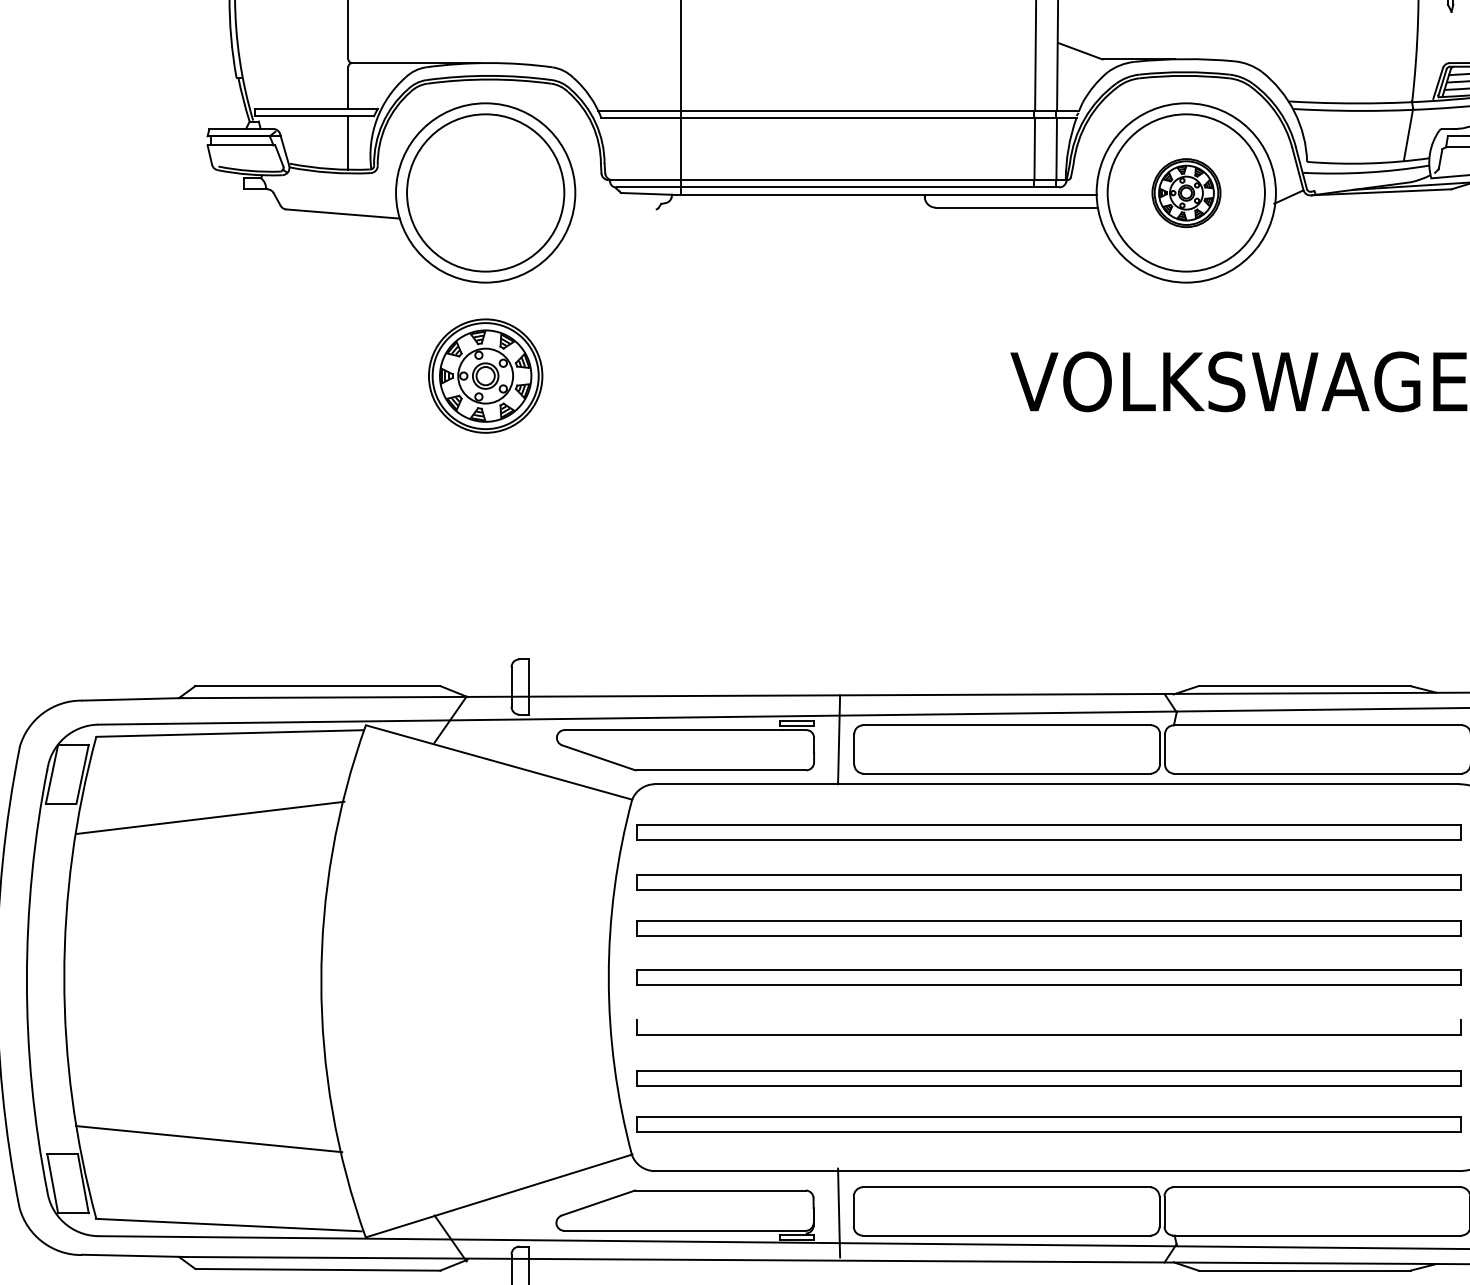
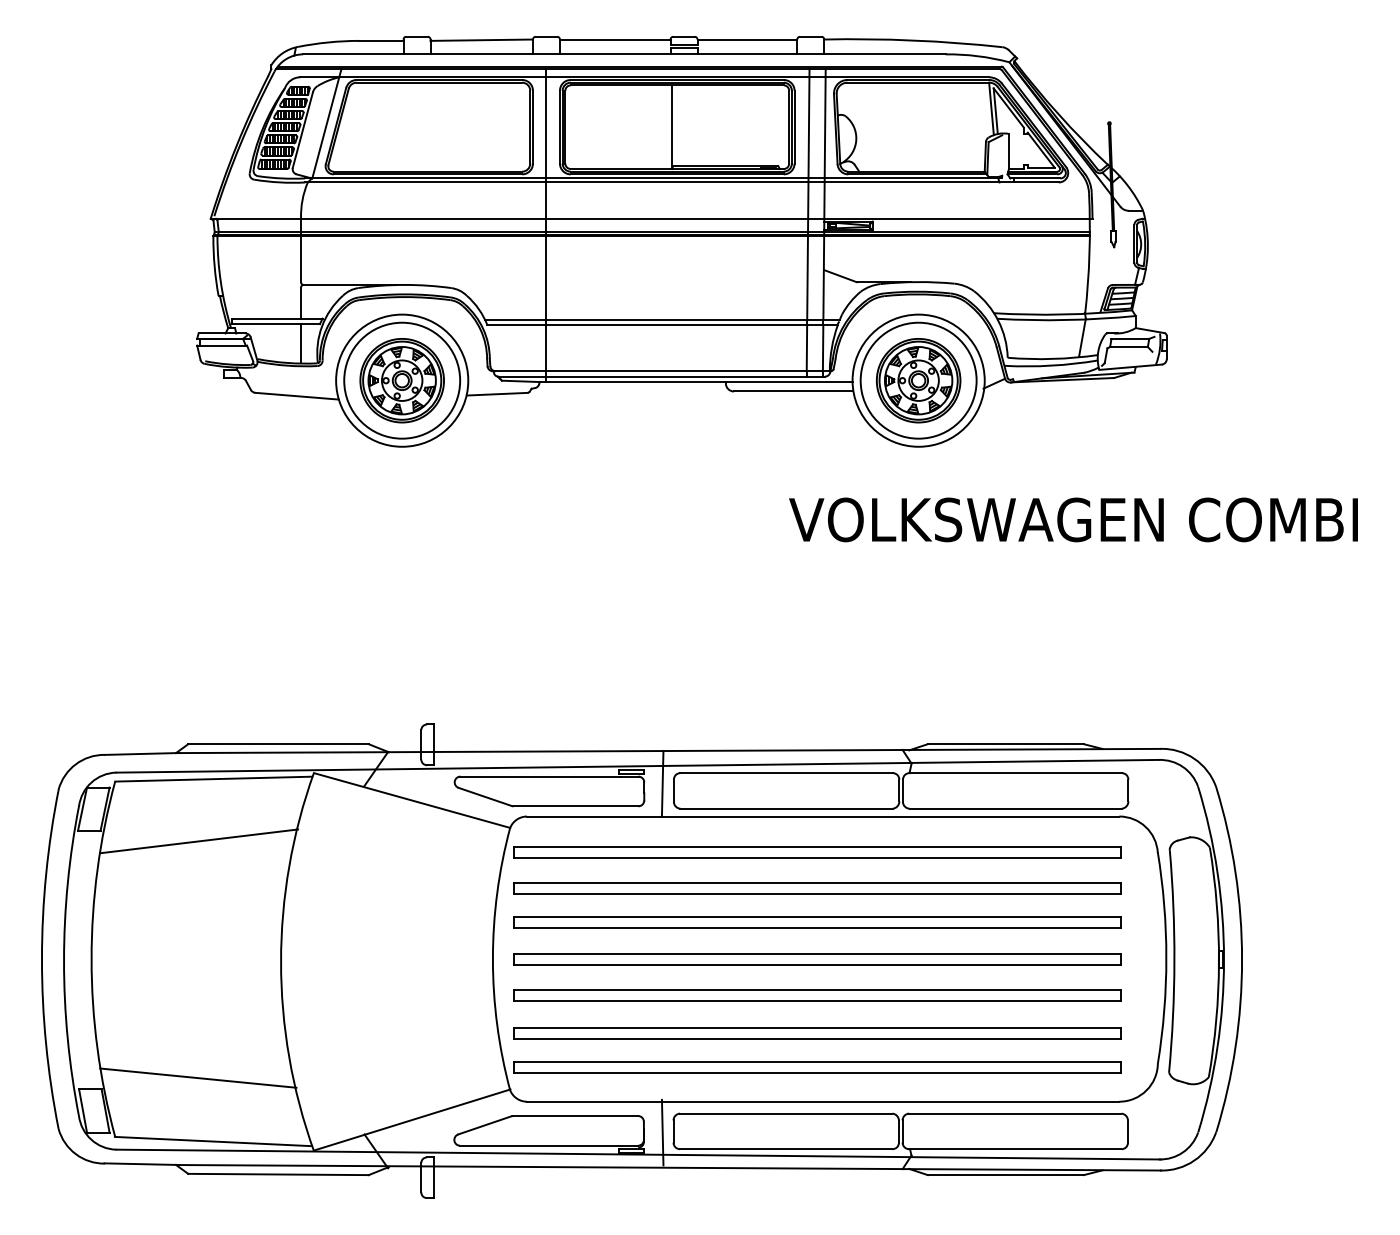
part: (1186, 192) -> (918, 380), size x1.67
line: (613, 210) -> (496, 393), added
part: (484, 375) -> (401, 380), moved
line: (1049, 1018) -> (817, 989), added

